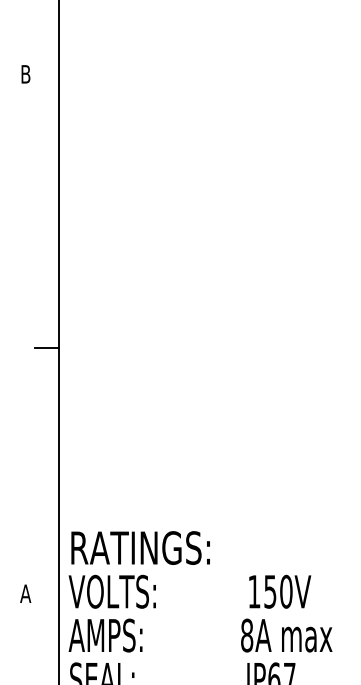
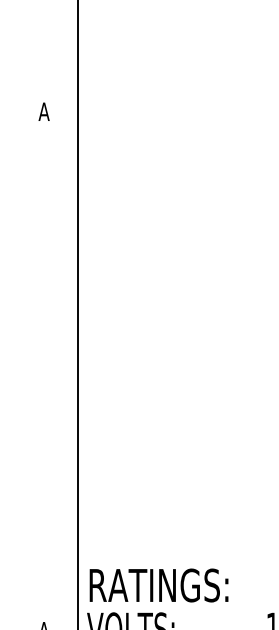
text: (25, 74) -> (43, 111), B -> A
line: (46, 348) -> (64, 385), removed

